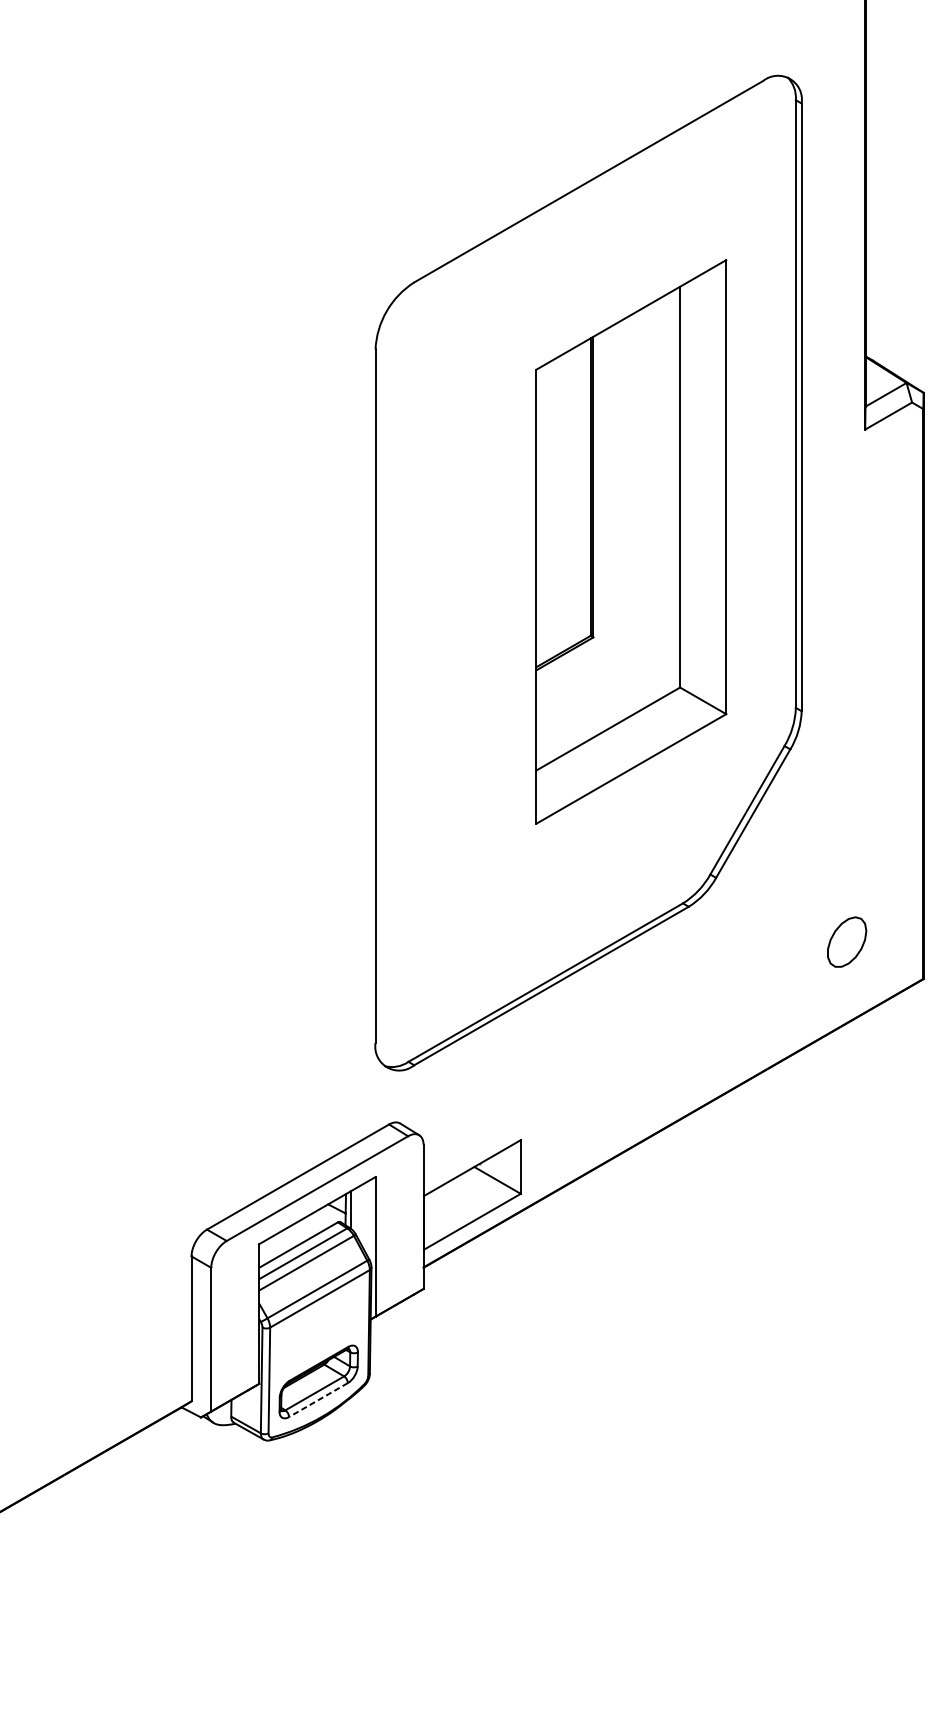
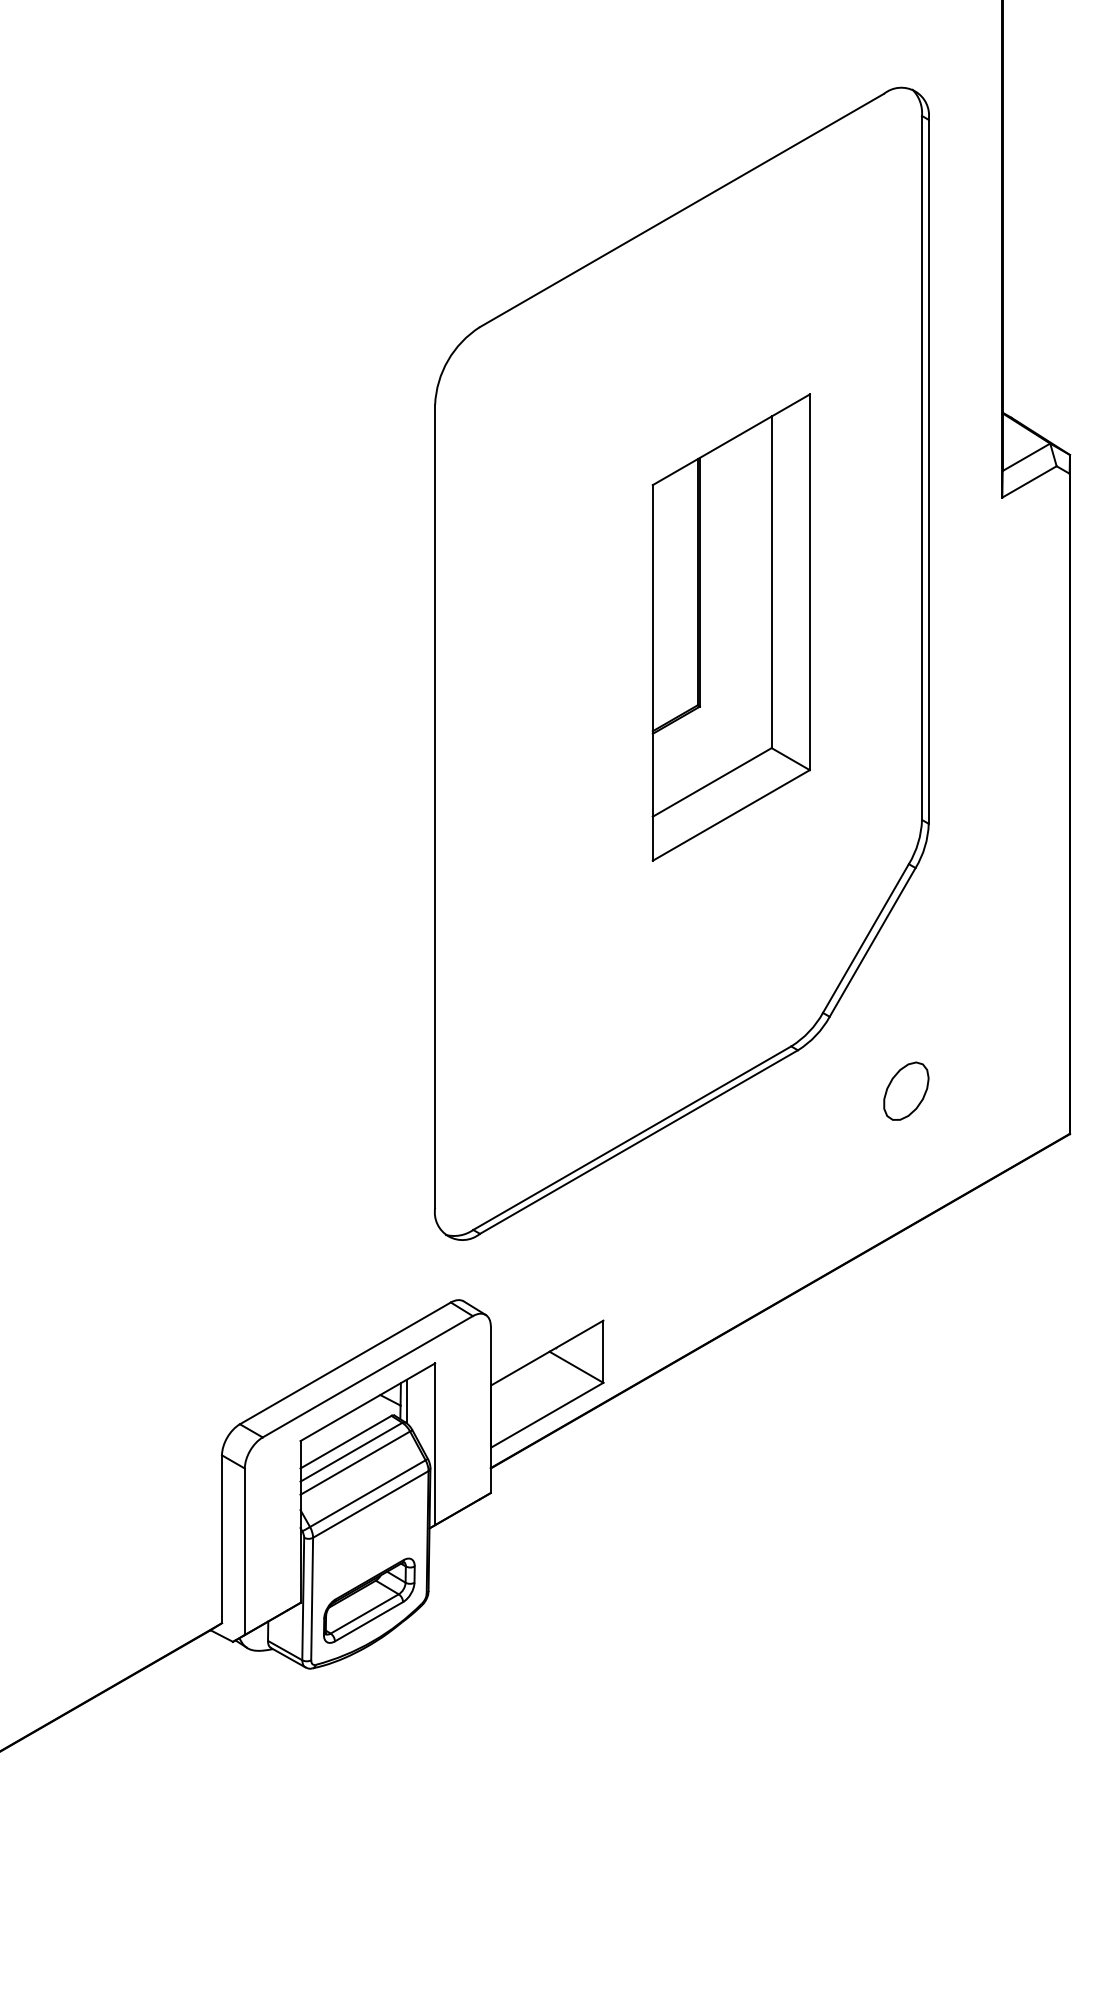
part: (630, 541) -> (730, 627), size x0.71
part: (847, 941) -> (906, 1090), moved
line: (318, 1399) -> (368, 1621), dashed -> solid

